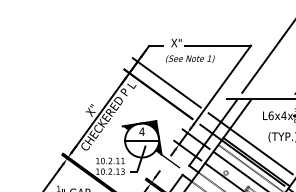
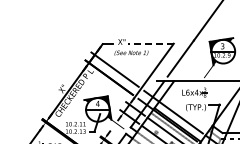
line: (217, 45) -> (150, 43), solid -> dashed

